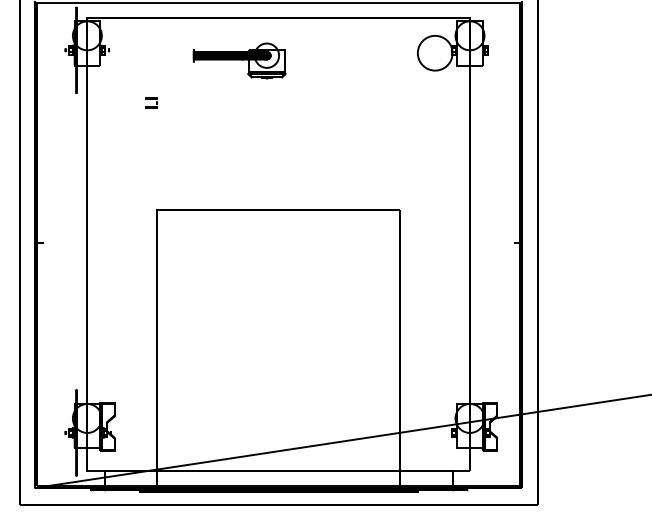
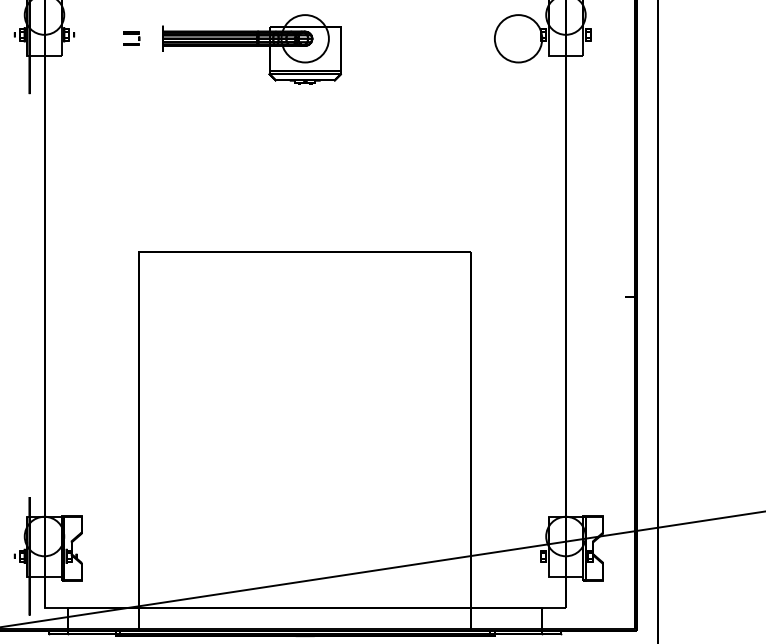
part: (239, 61) -> (251, 50), size x1.43
part: (151, 102) -> (131, 37), moved

